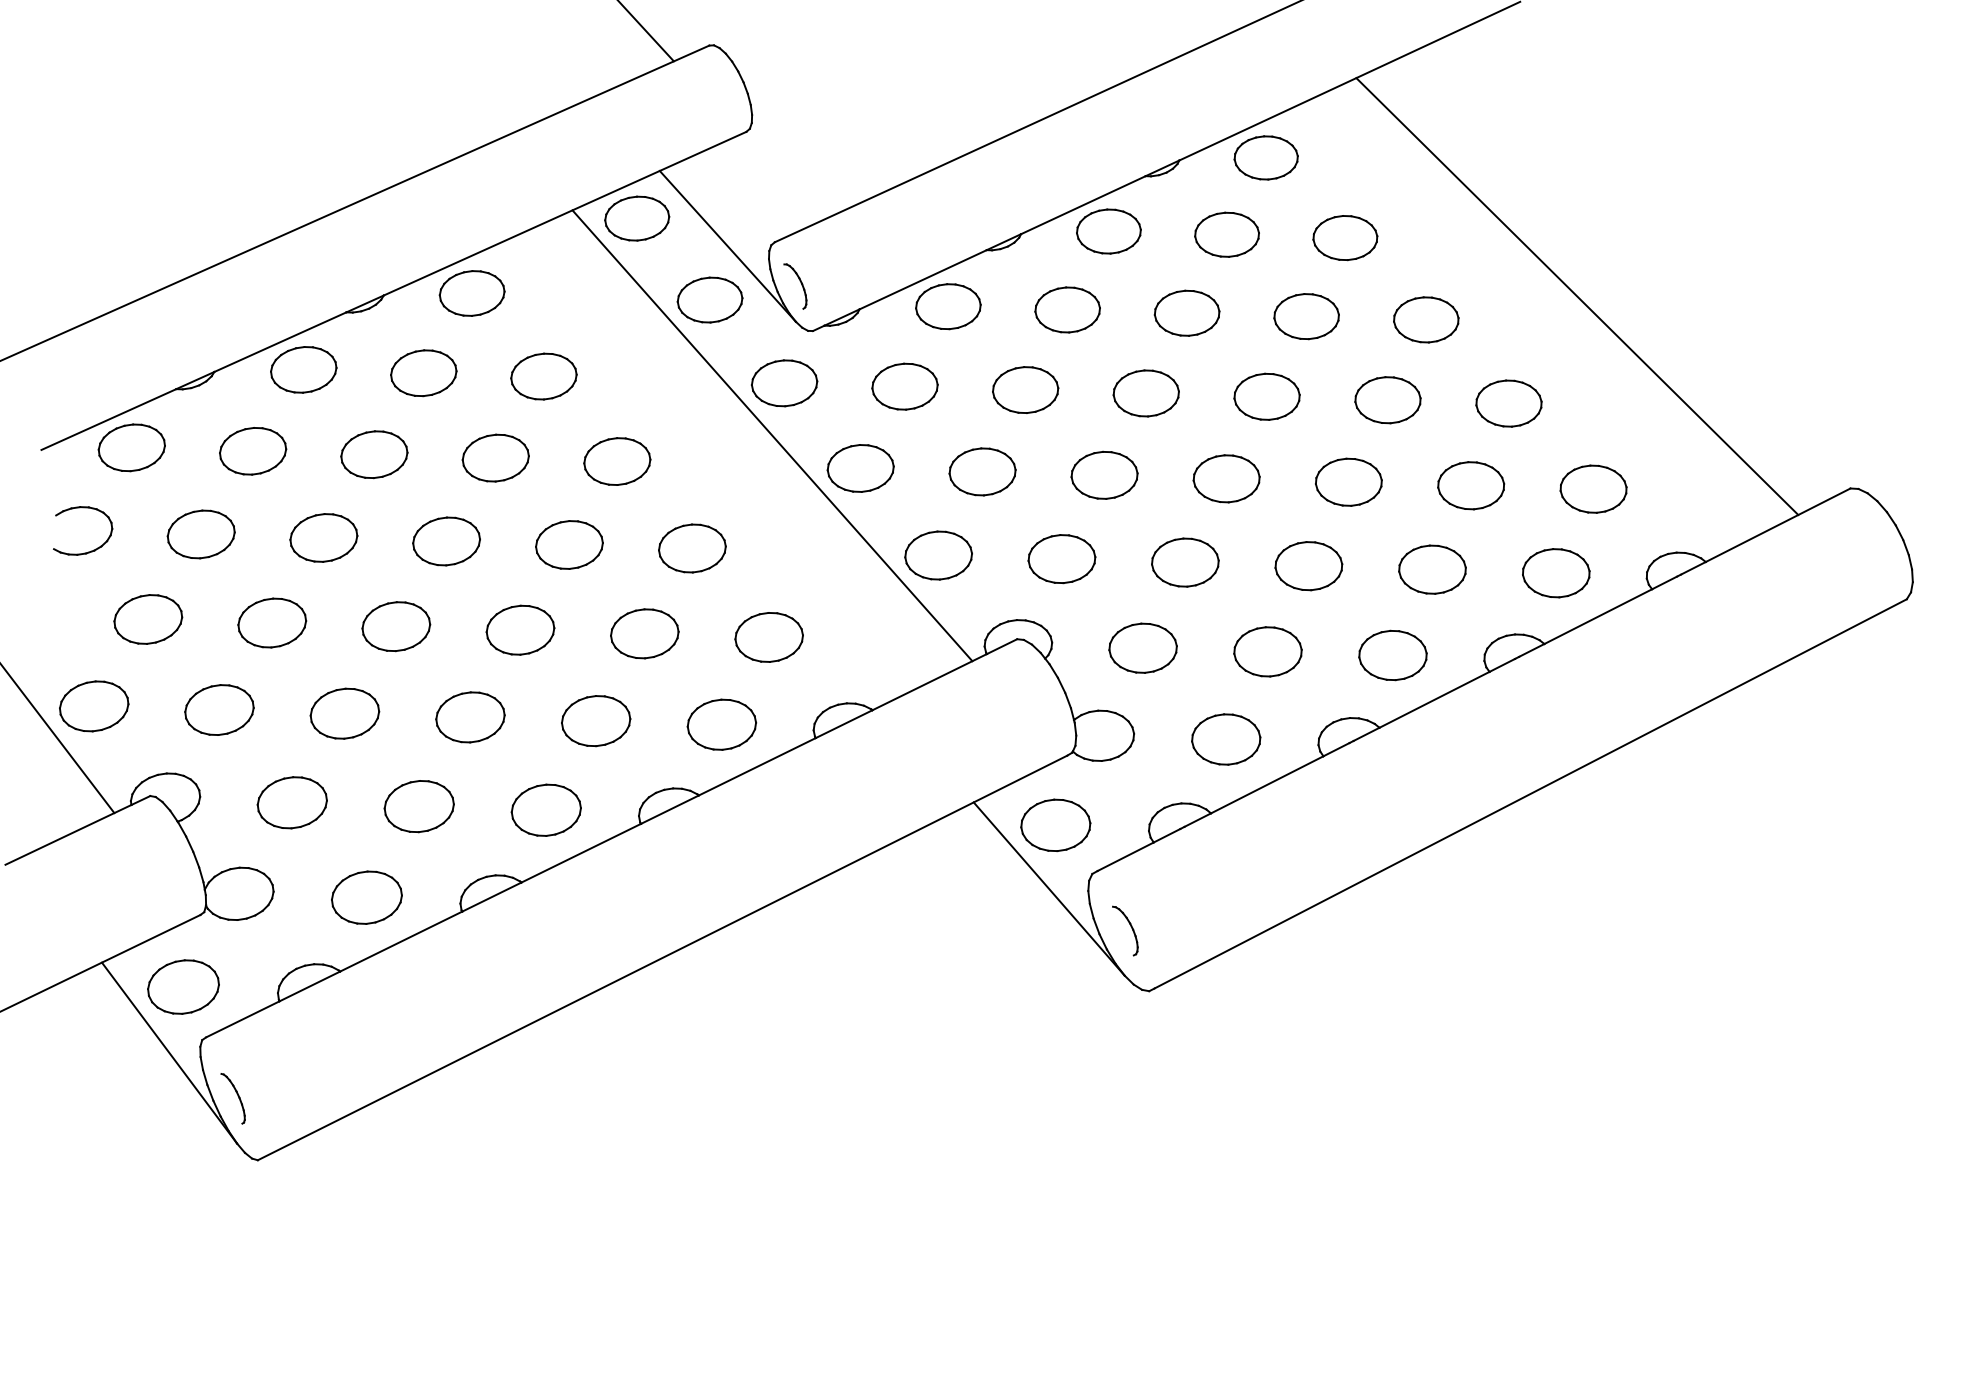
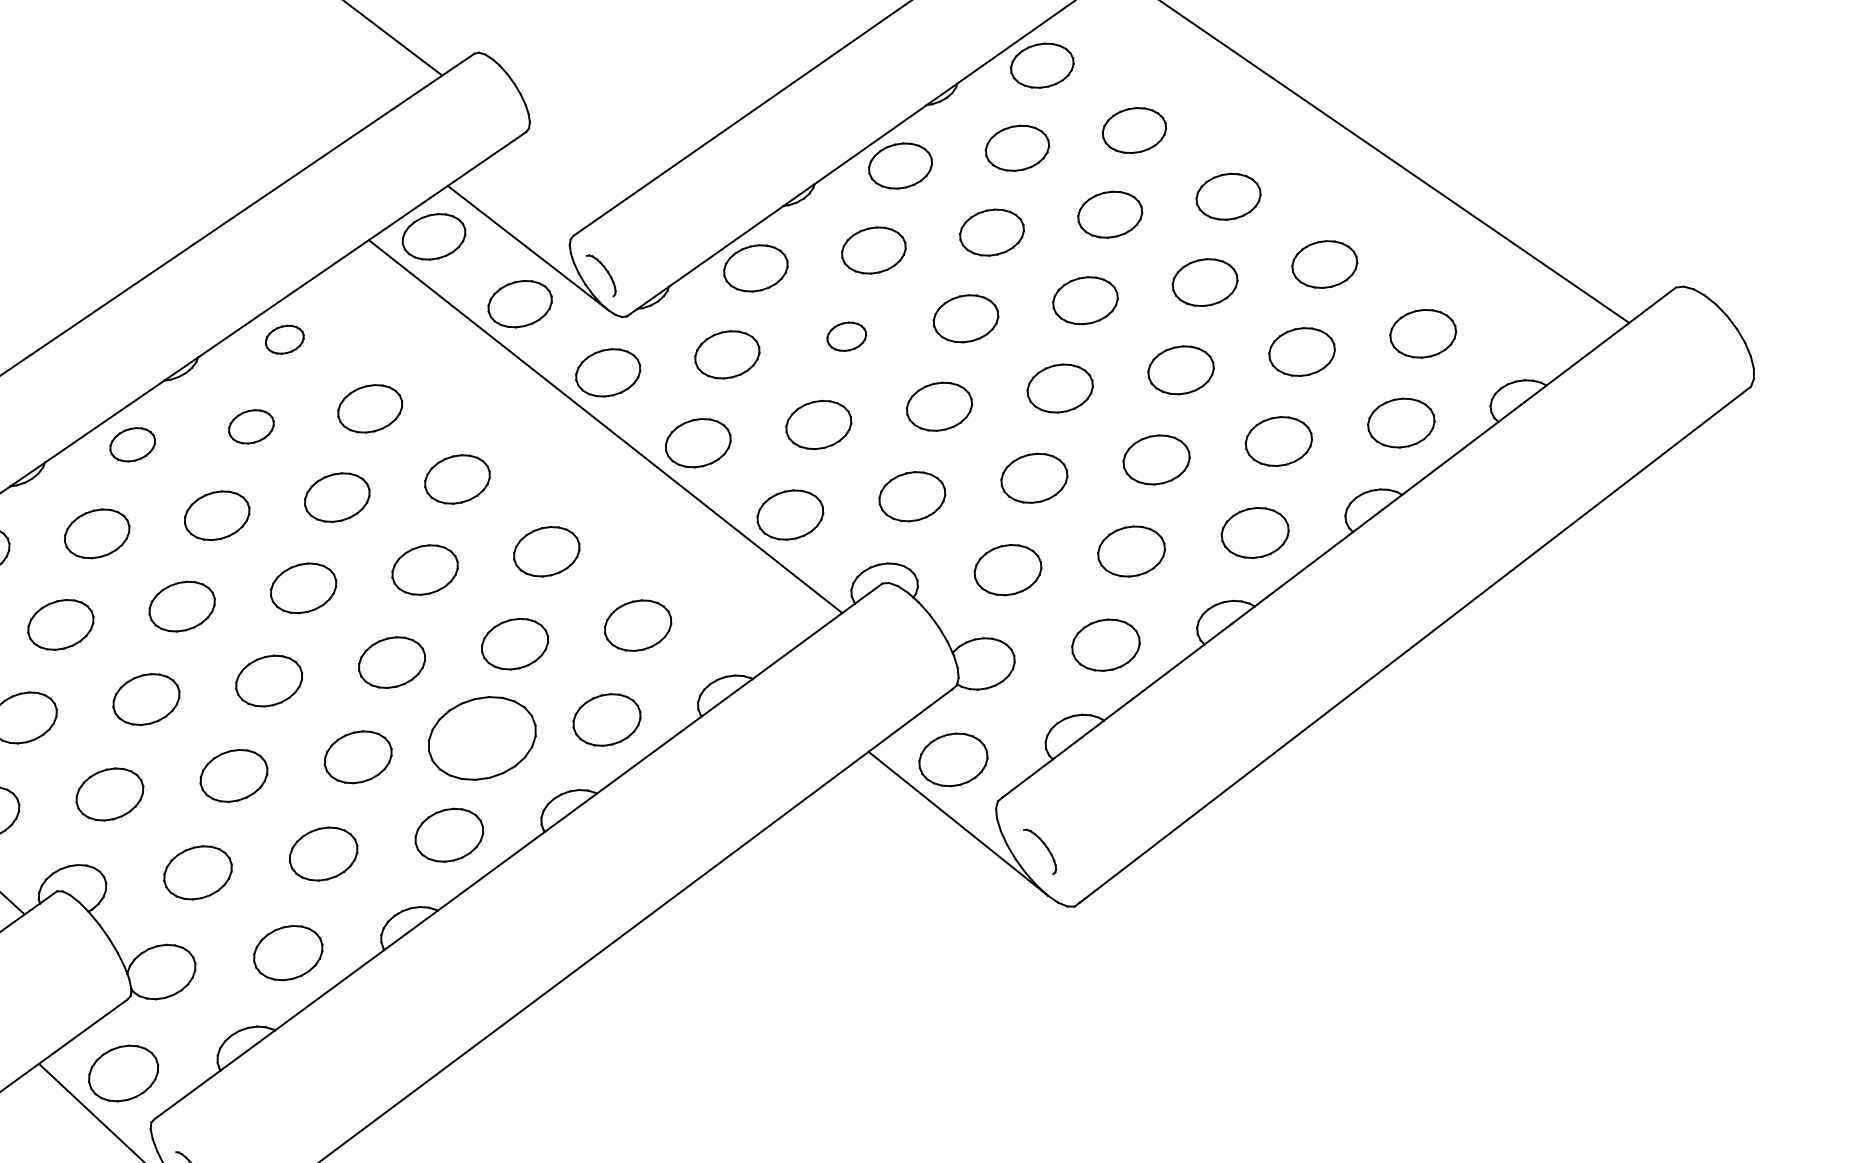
part: (471, 293) -> (284, 339), size x0.6
part: (303, 369) -> (132, 444), size x0.7
part: (423, 373) -> (251, 427), size x0.7
part: (1025, 389) -> (846, 336), size x0.6
part: (596, 721) -> (483, 738), size x1.6

